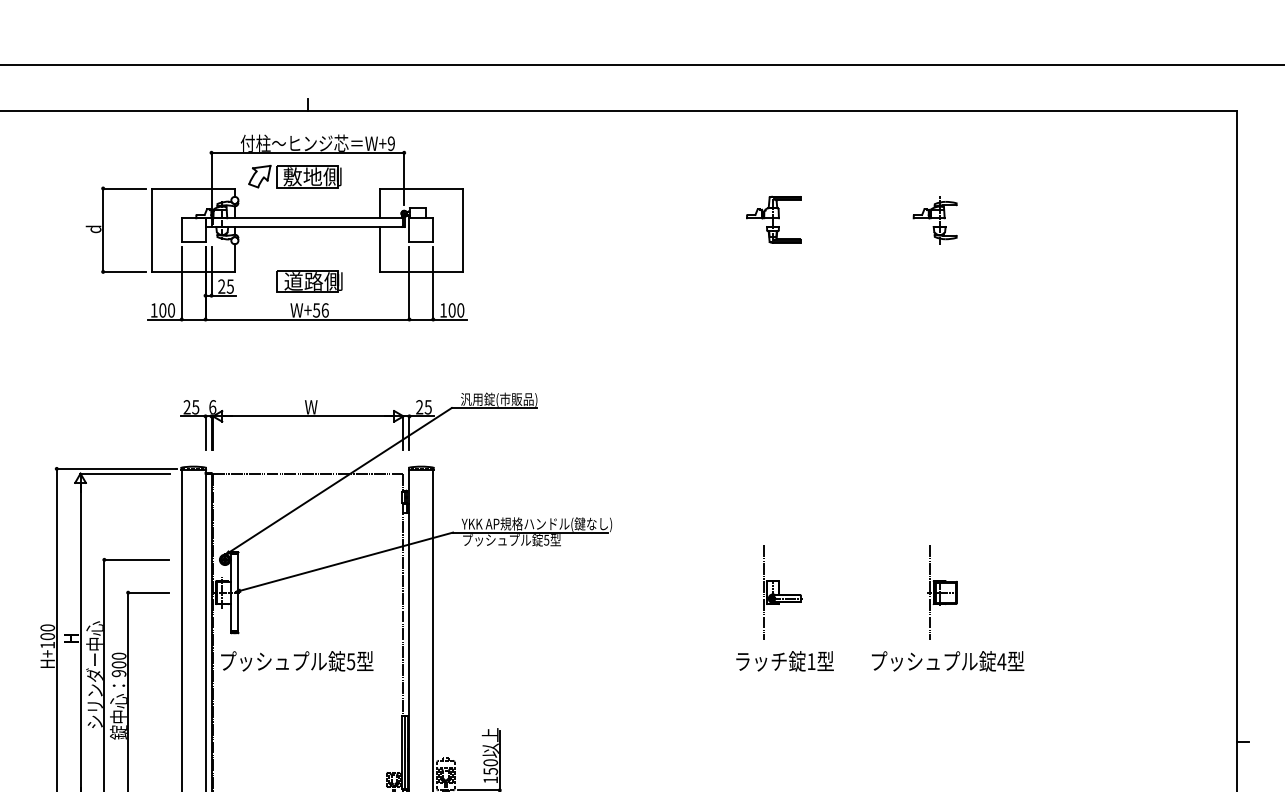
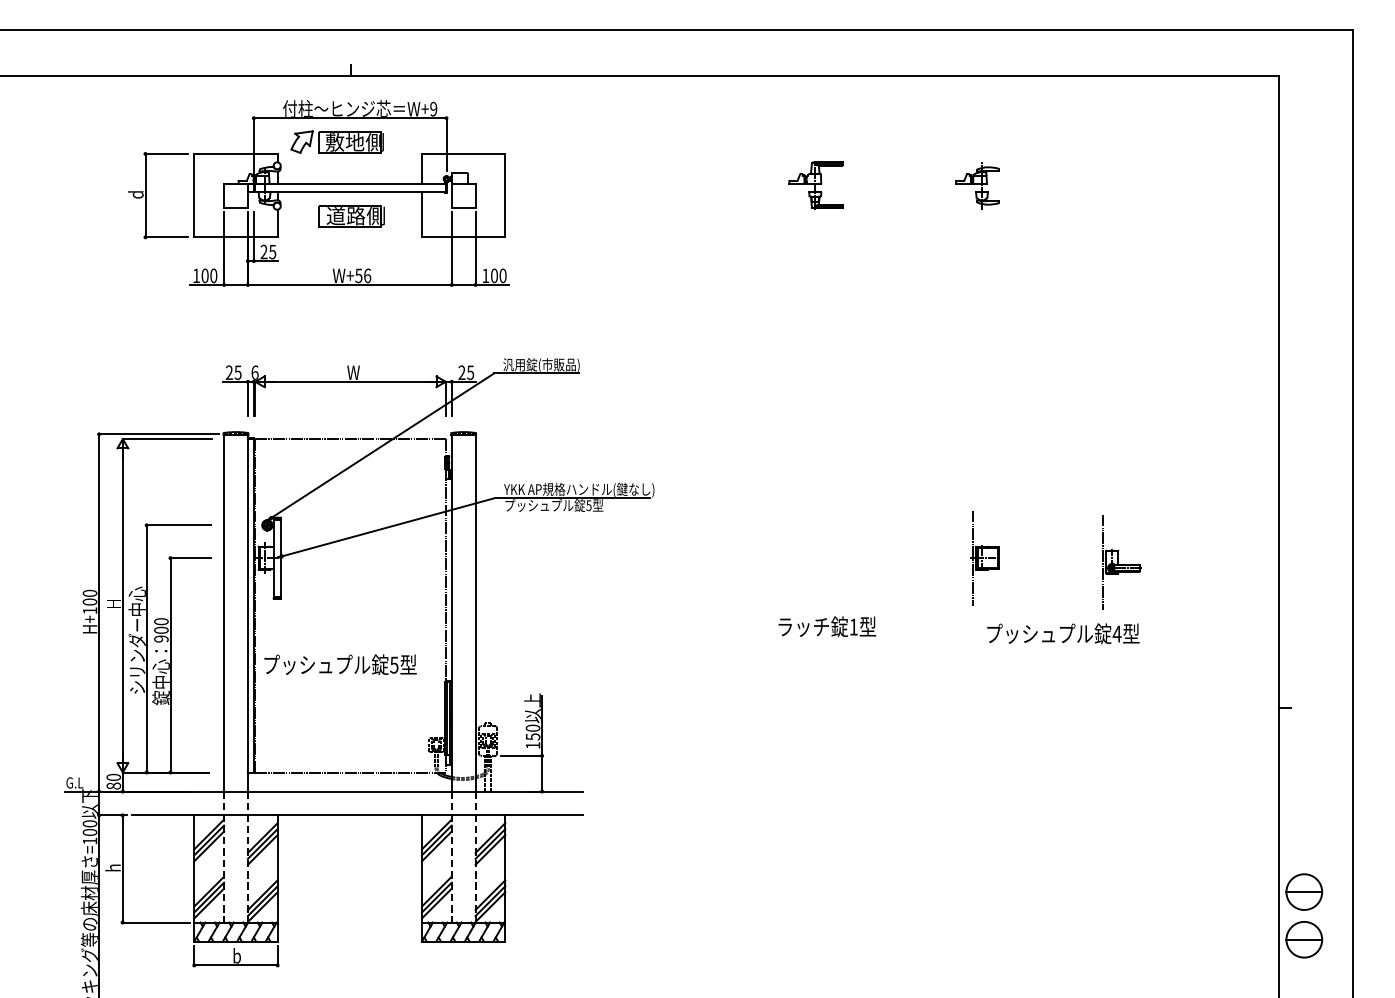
part: (309, 282) -> (351, 216), moved
part: (782, 593) -> (1121, 562), moved
text: (297, 661) -> (340, 664), moved
text: (948, 661) -> (1063, 633), moved

